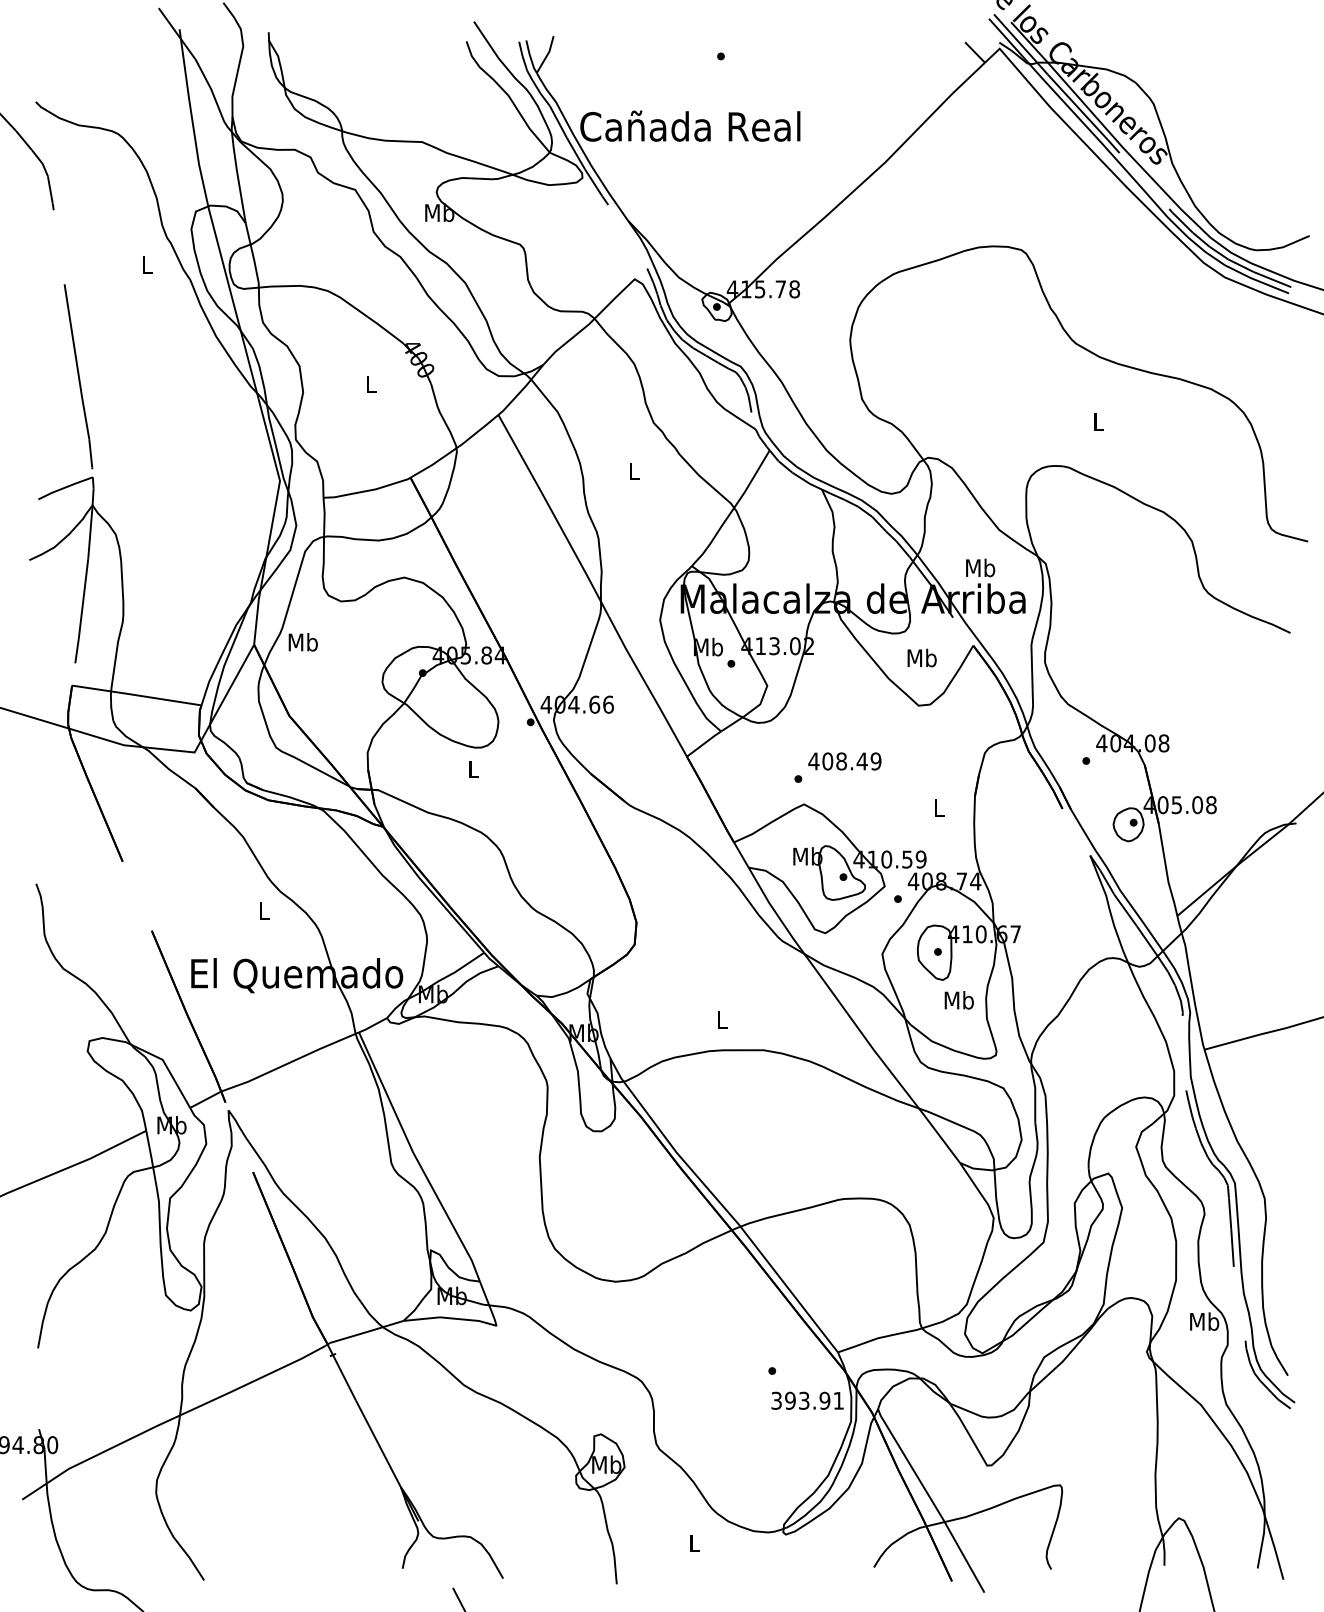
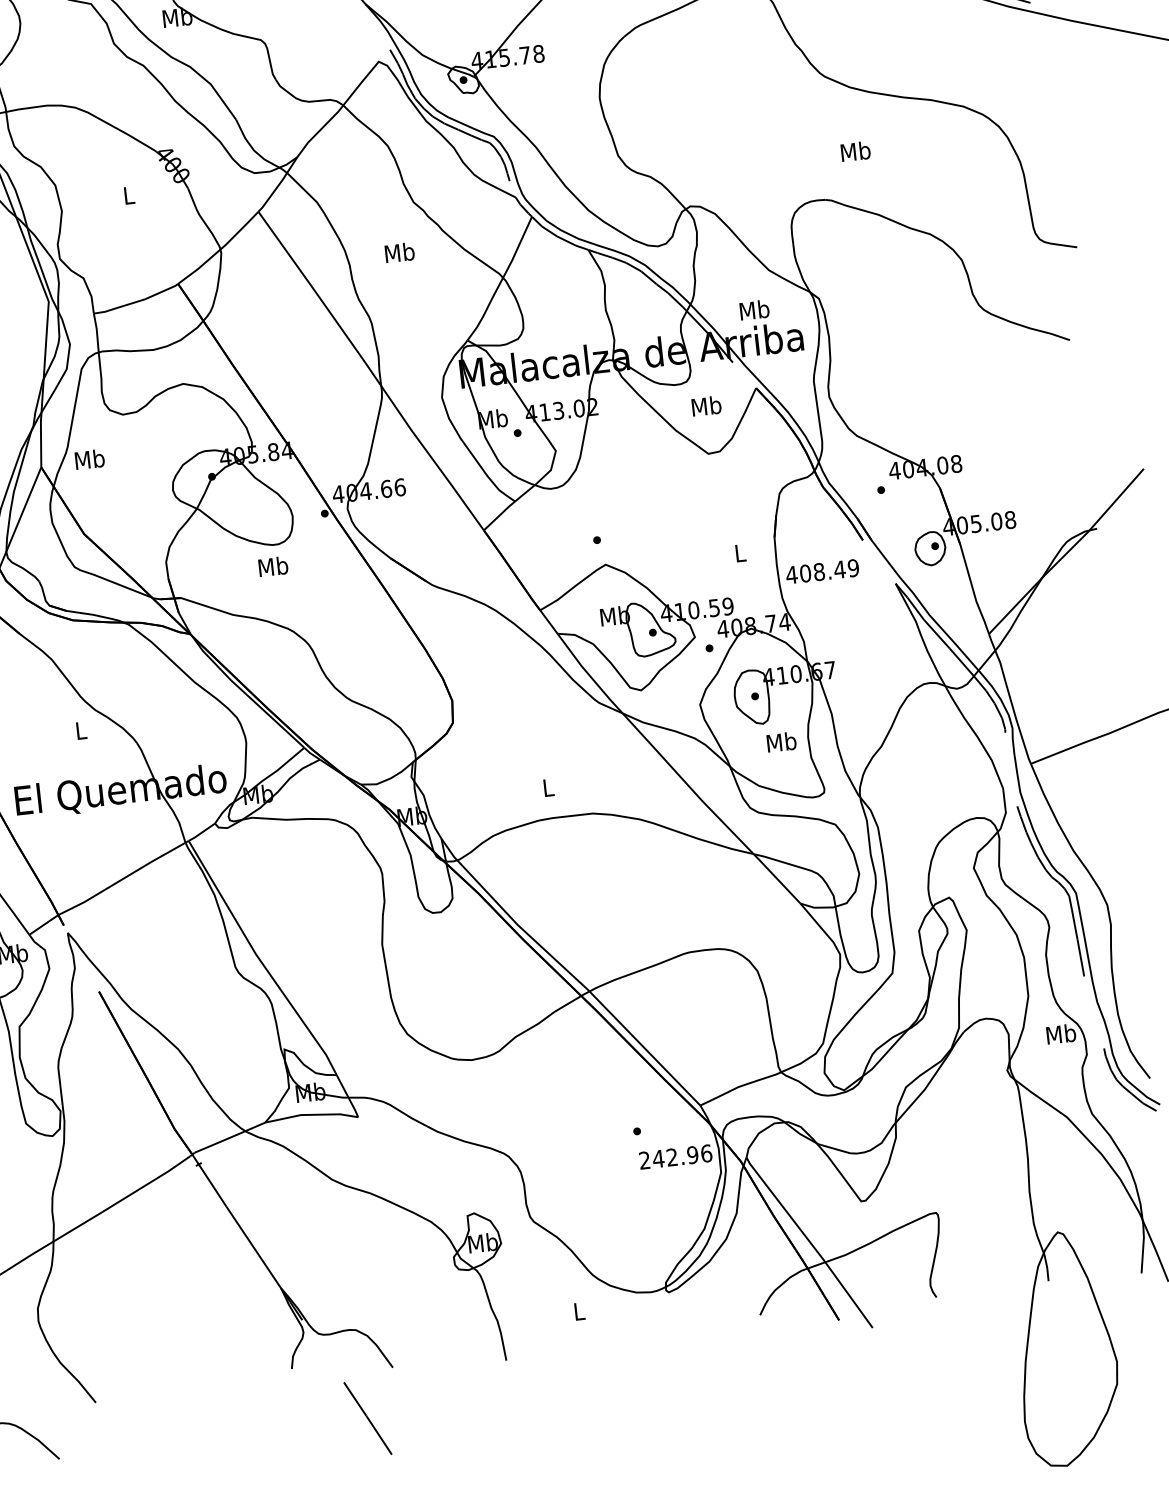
text: (1098, 421) -> (855, 151), L -> Mb
text: (633, 471) -> (398, 252), L -> Mb
text: (844, 761) -> (822, 571), moved
text: (473, 769) -> (273, 566), L -> Mb
text: (807, 1400) -> (675, 1156), 393.91 -> 242.96

